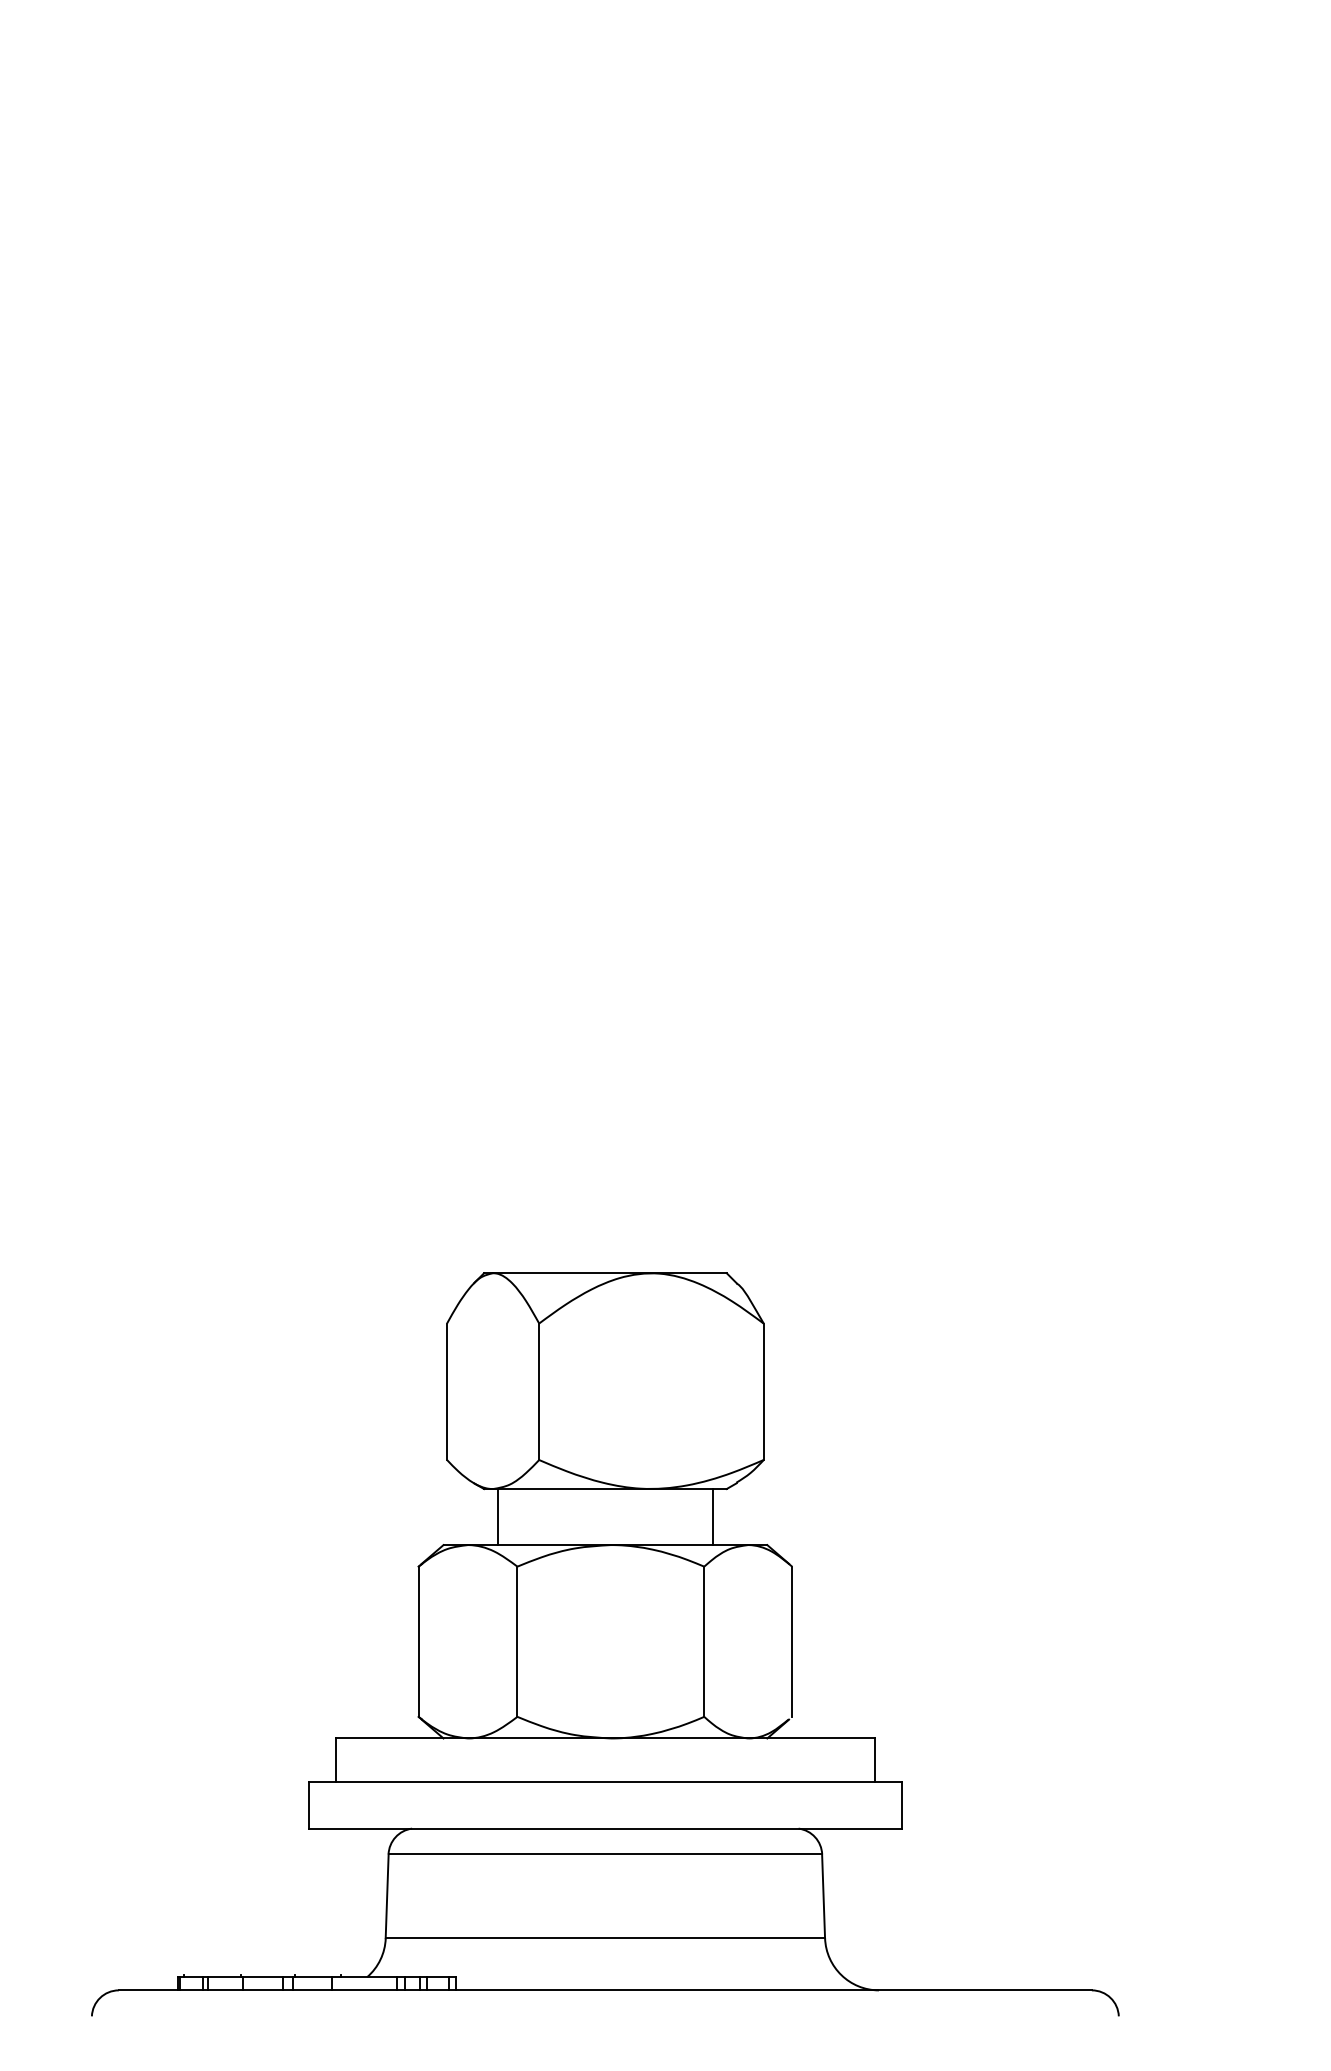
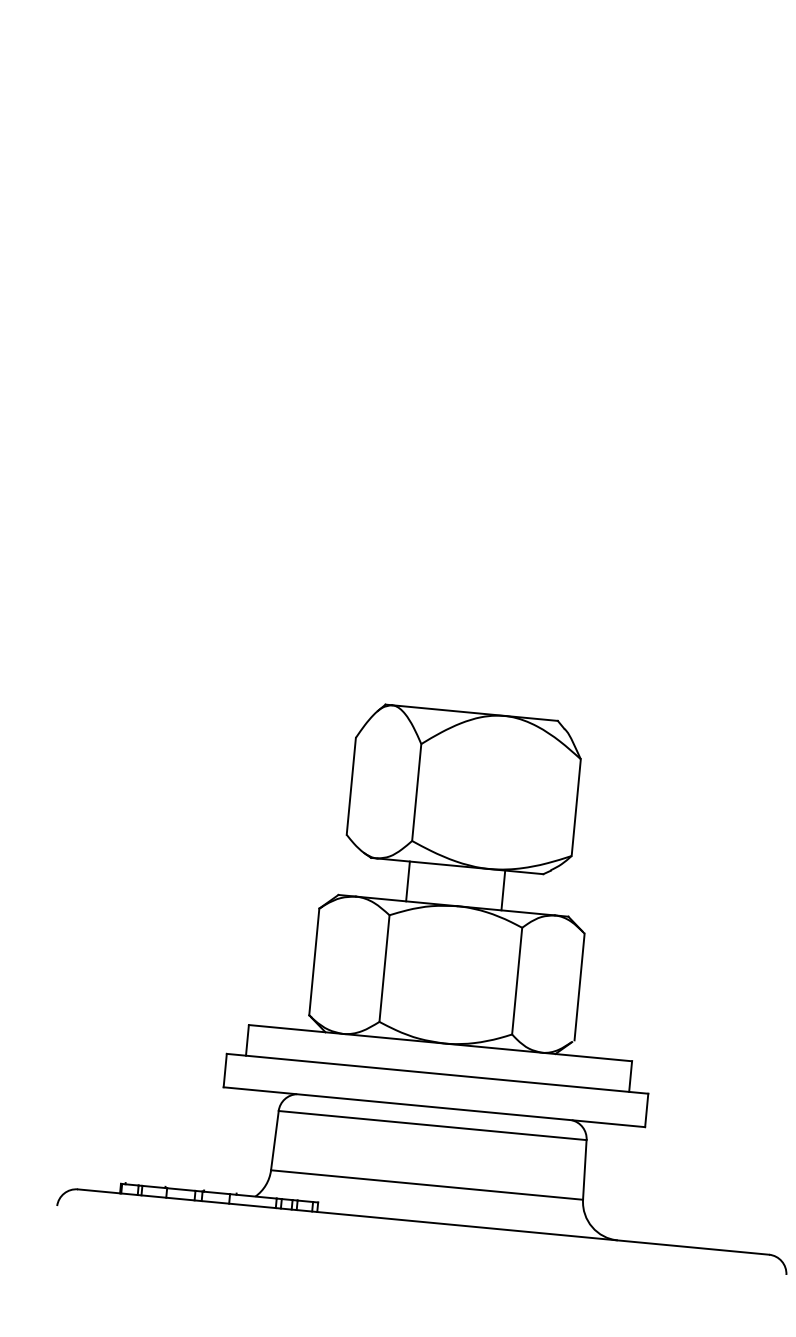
line: (497, 1517) -> (407, 881), moved
line: (712, 1517) -> (502, 890), moved

